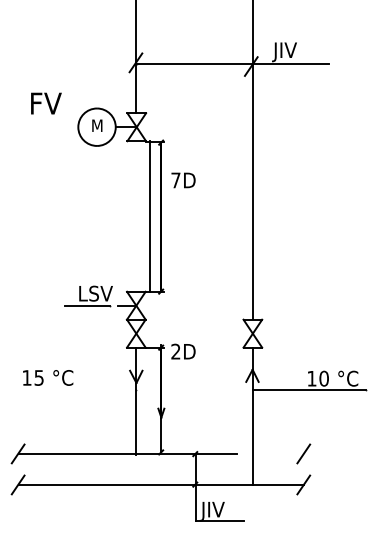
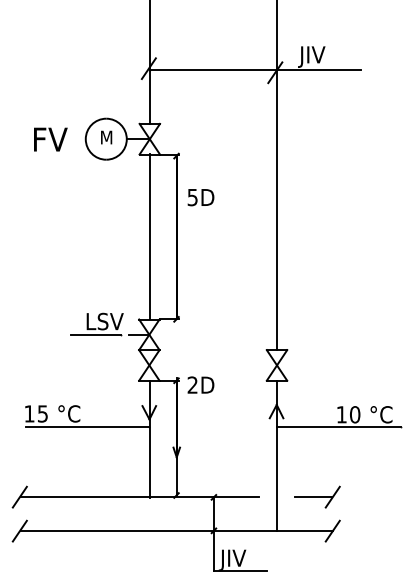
text: (46, 103) -> (50, 139), moved
text: (175, 180) -> (192, 197), 7D -> 5D
line: (150, 215) -> (149, 235), moved
line: (79, 390) -> (87, 427), added
line: (285, 454) -> (312, 497), added

